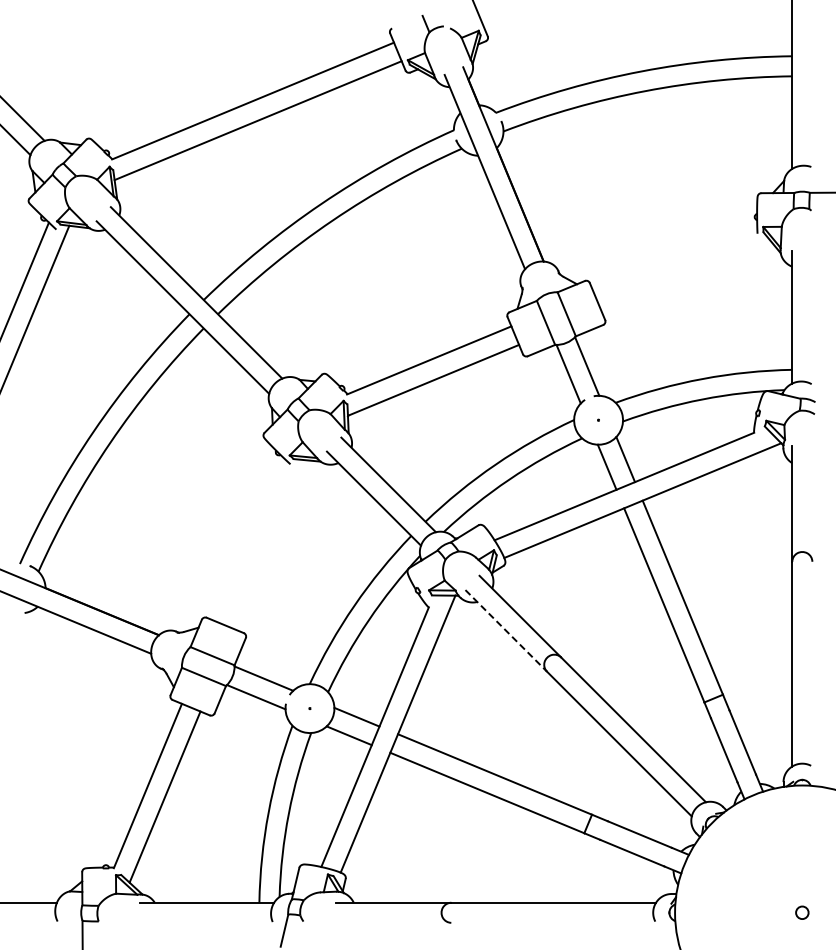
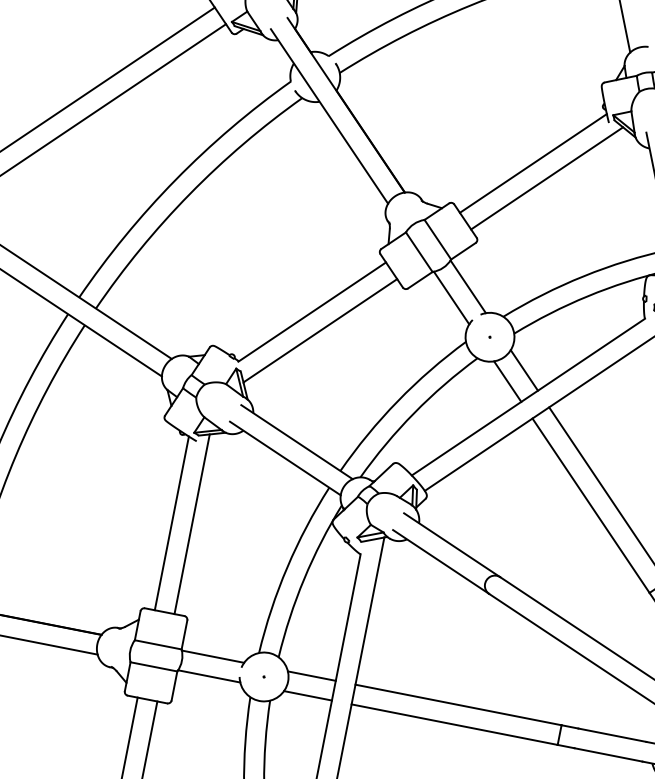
line: (675, 258) -> (533, 163), added
line: (685, 275) -> (546, 178), added
line: (249, 539) -> (171, 523), added
line: (269, 544) -> (191, 524), added
line: (506, 630) -> (441, 561), dashed -> solid

